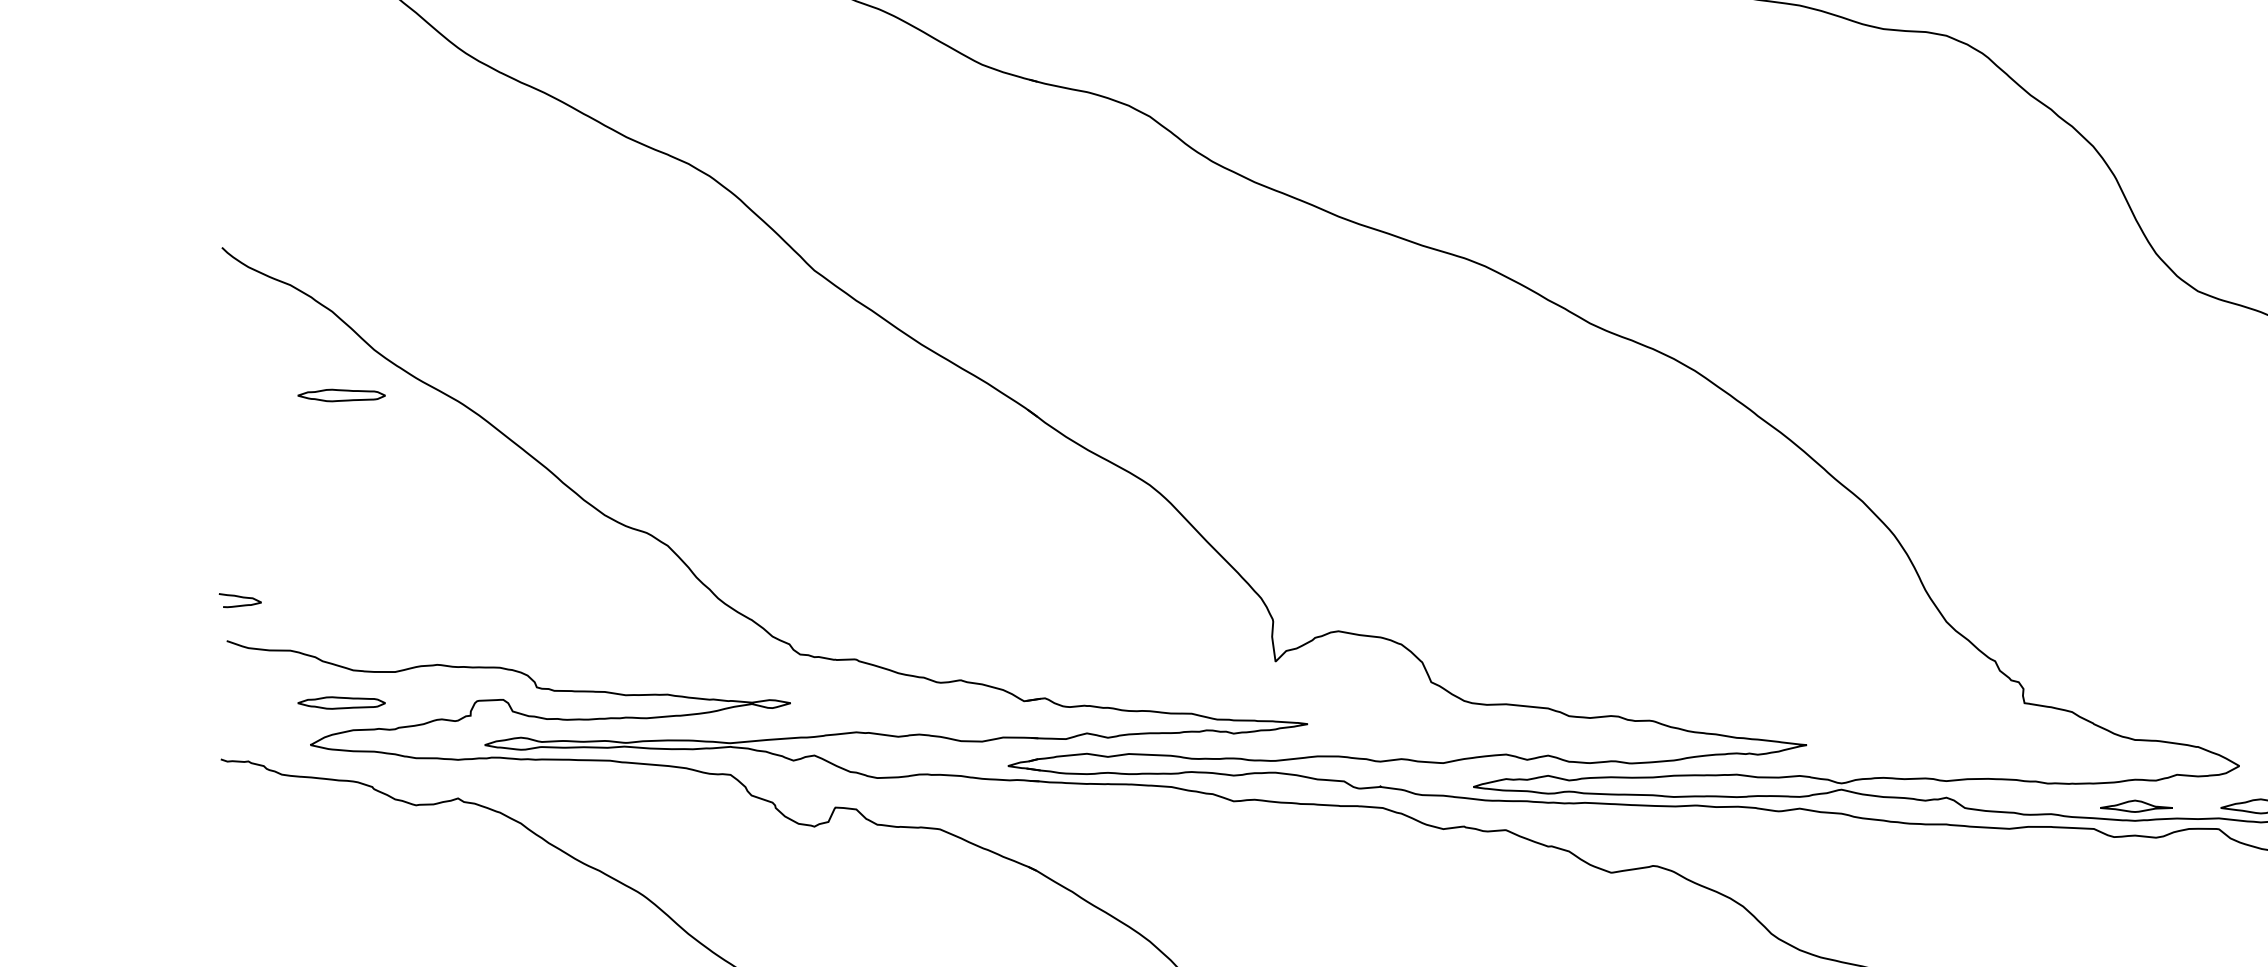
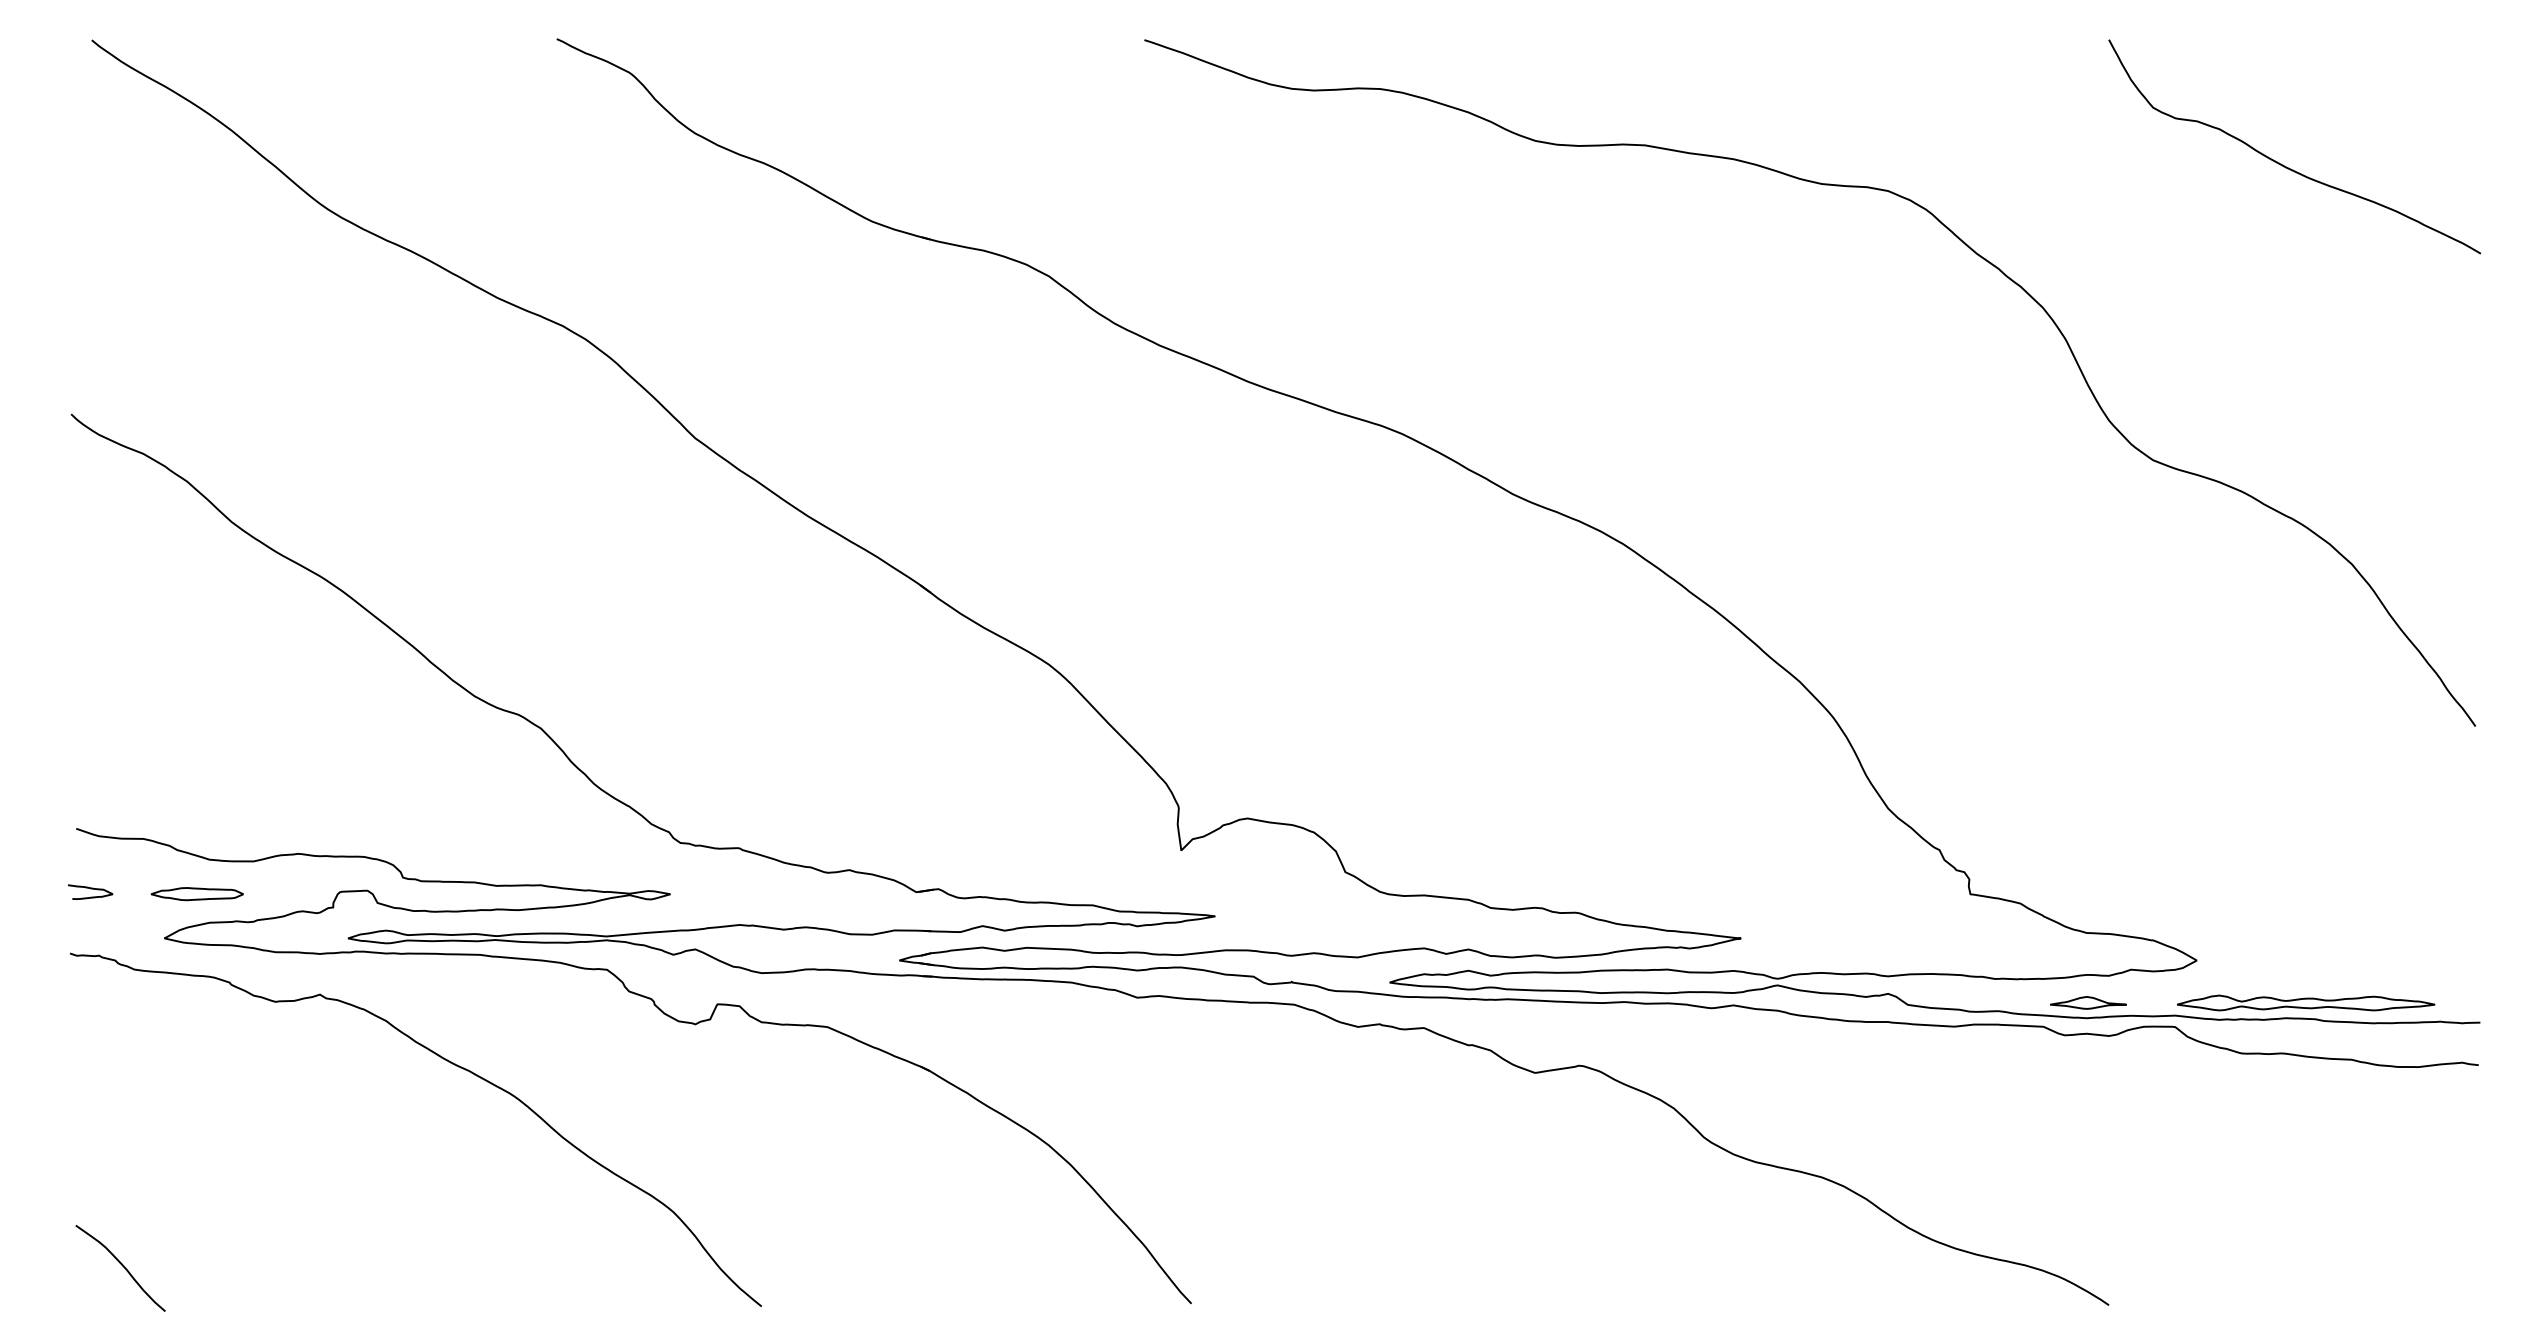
part: (340, 395) -> (196, 570), removed
curve: (240, 598) -> (90, 889), moved

